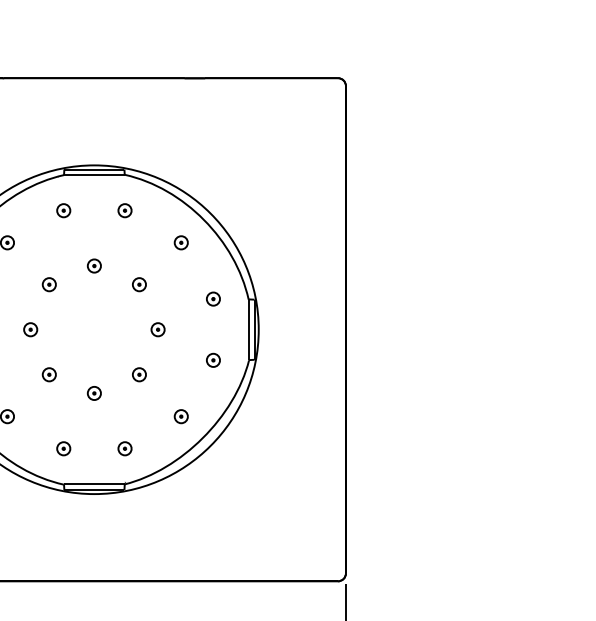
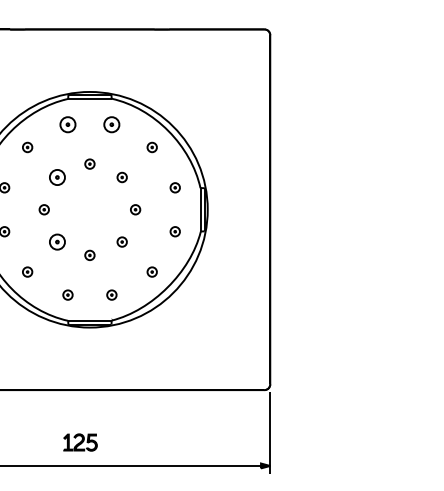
part: (63, 209) -> (67, 123), size x1.6
part: (124, 209) -> (111, 123), size x1.6
part: (49, 284) -> (57, 177), size x1.6
part: (49, 373) -> (57, 241), size x1.6

